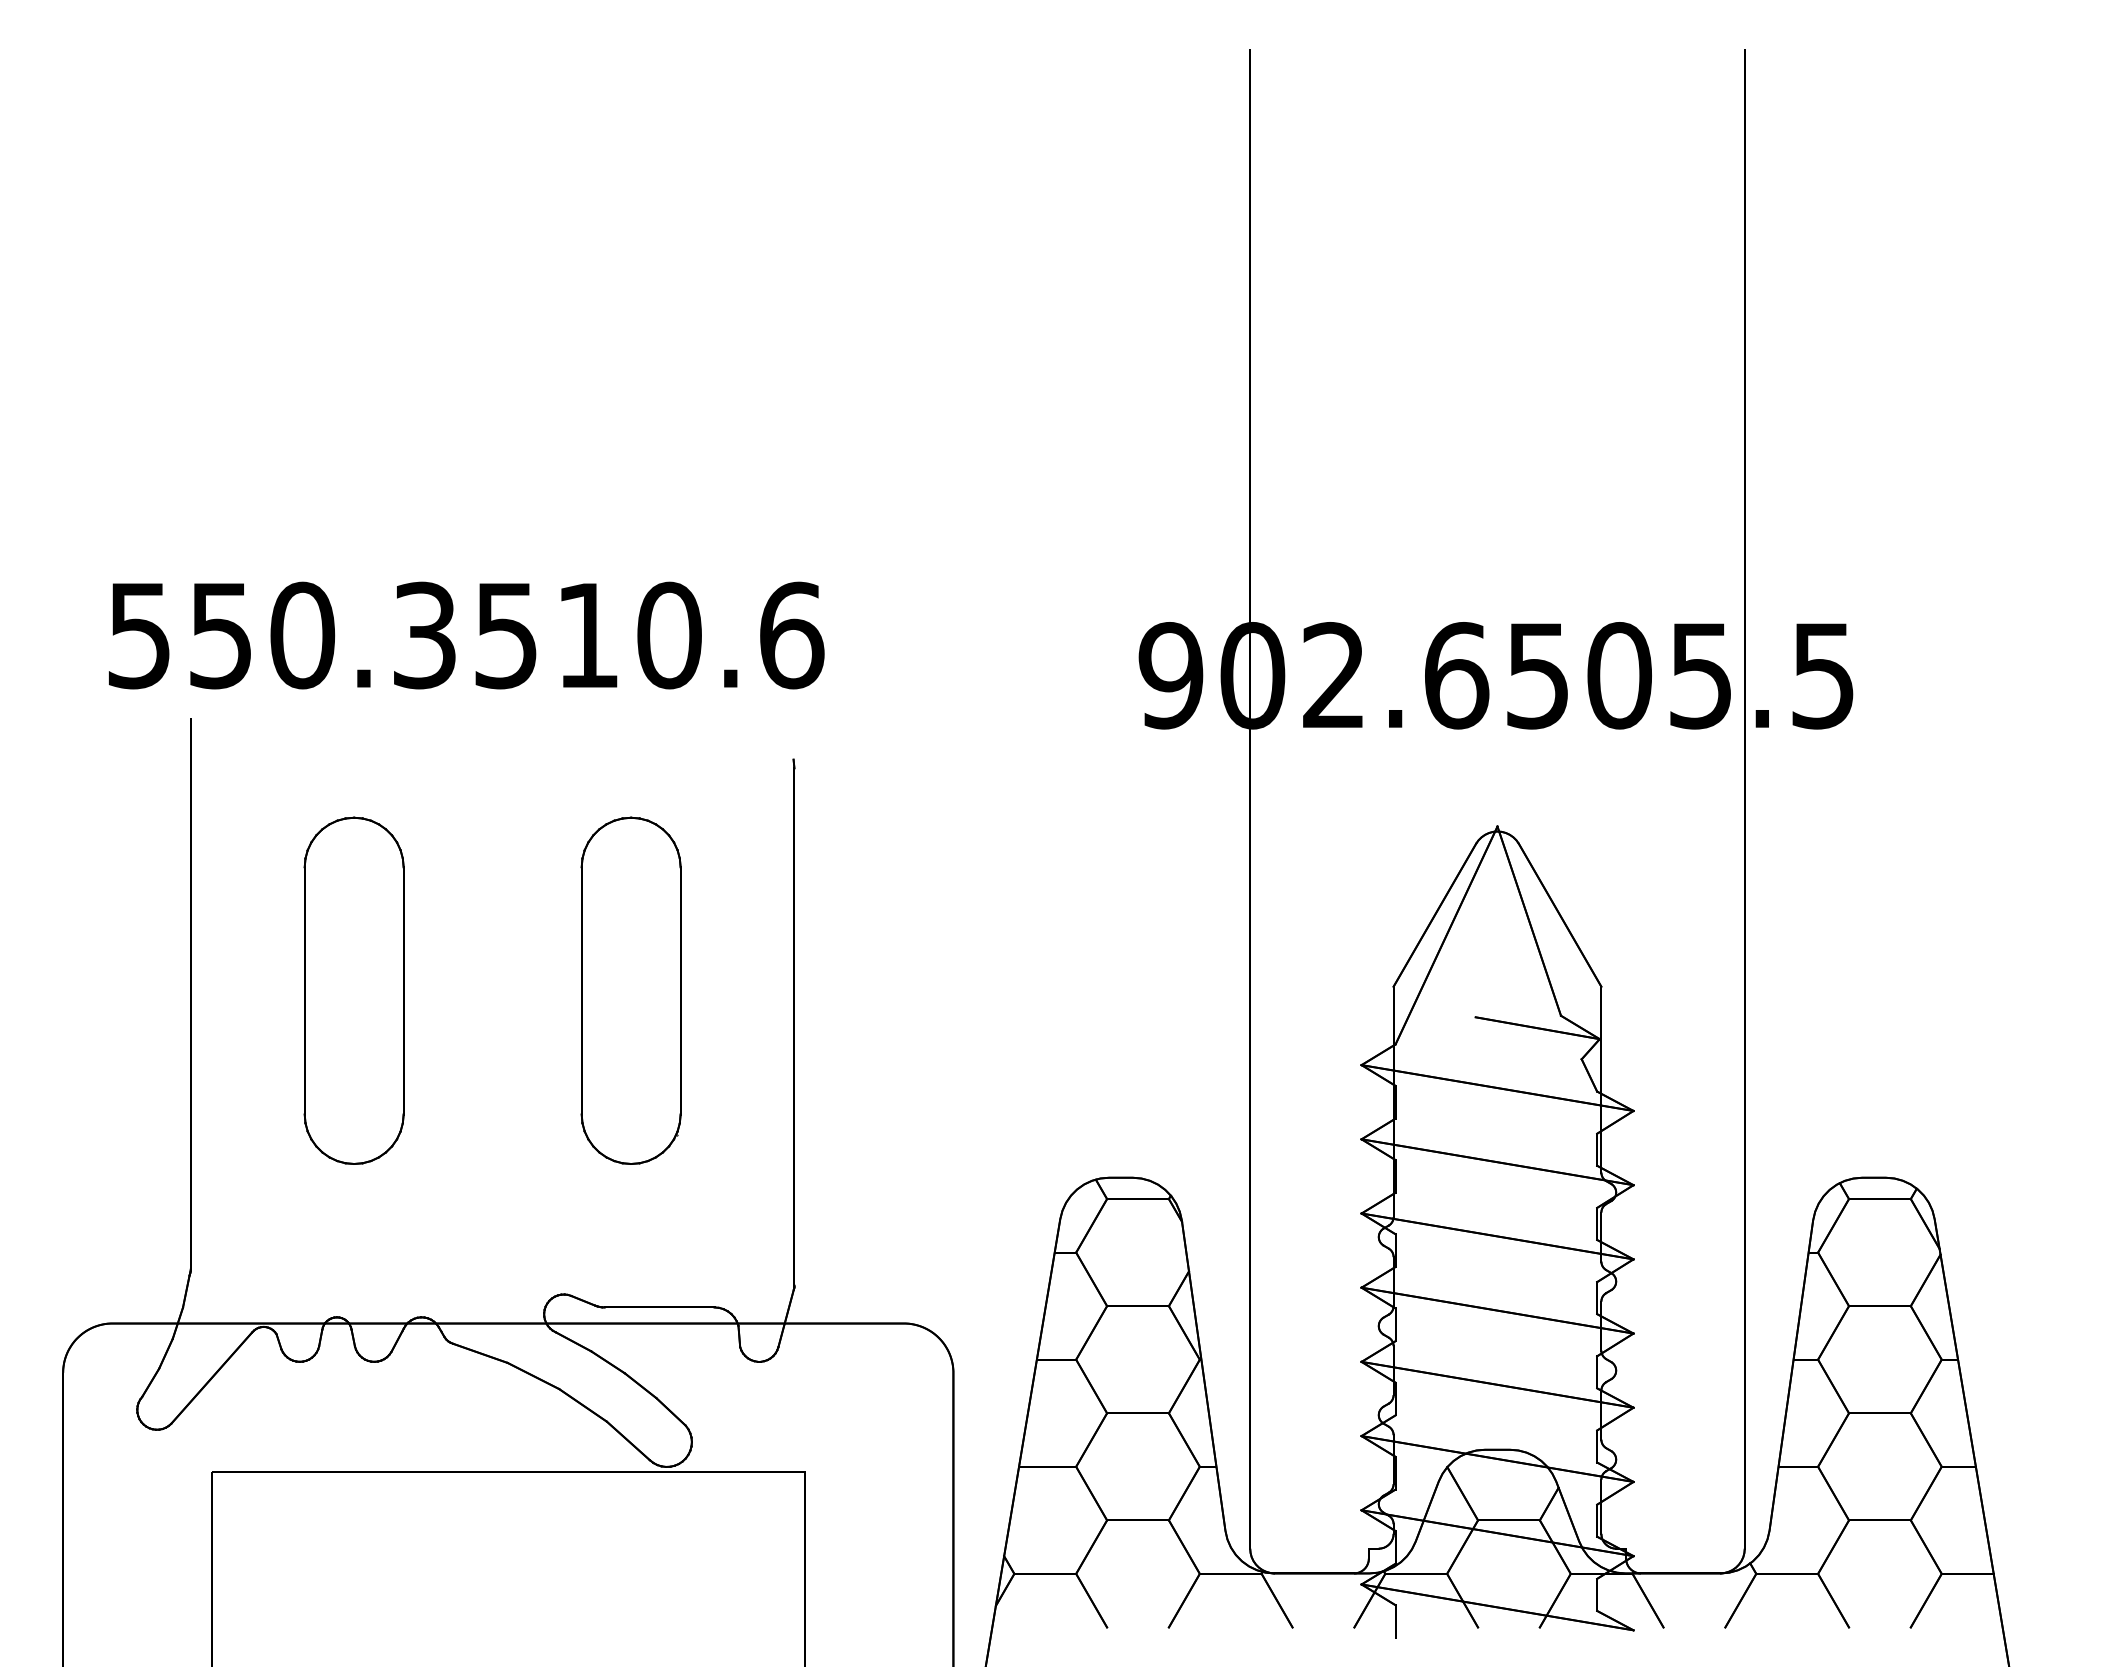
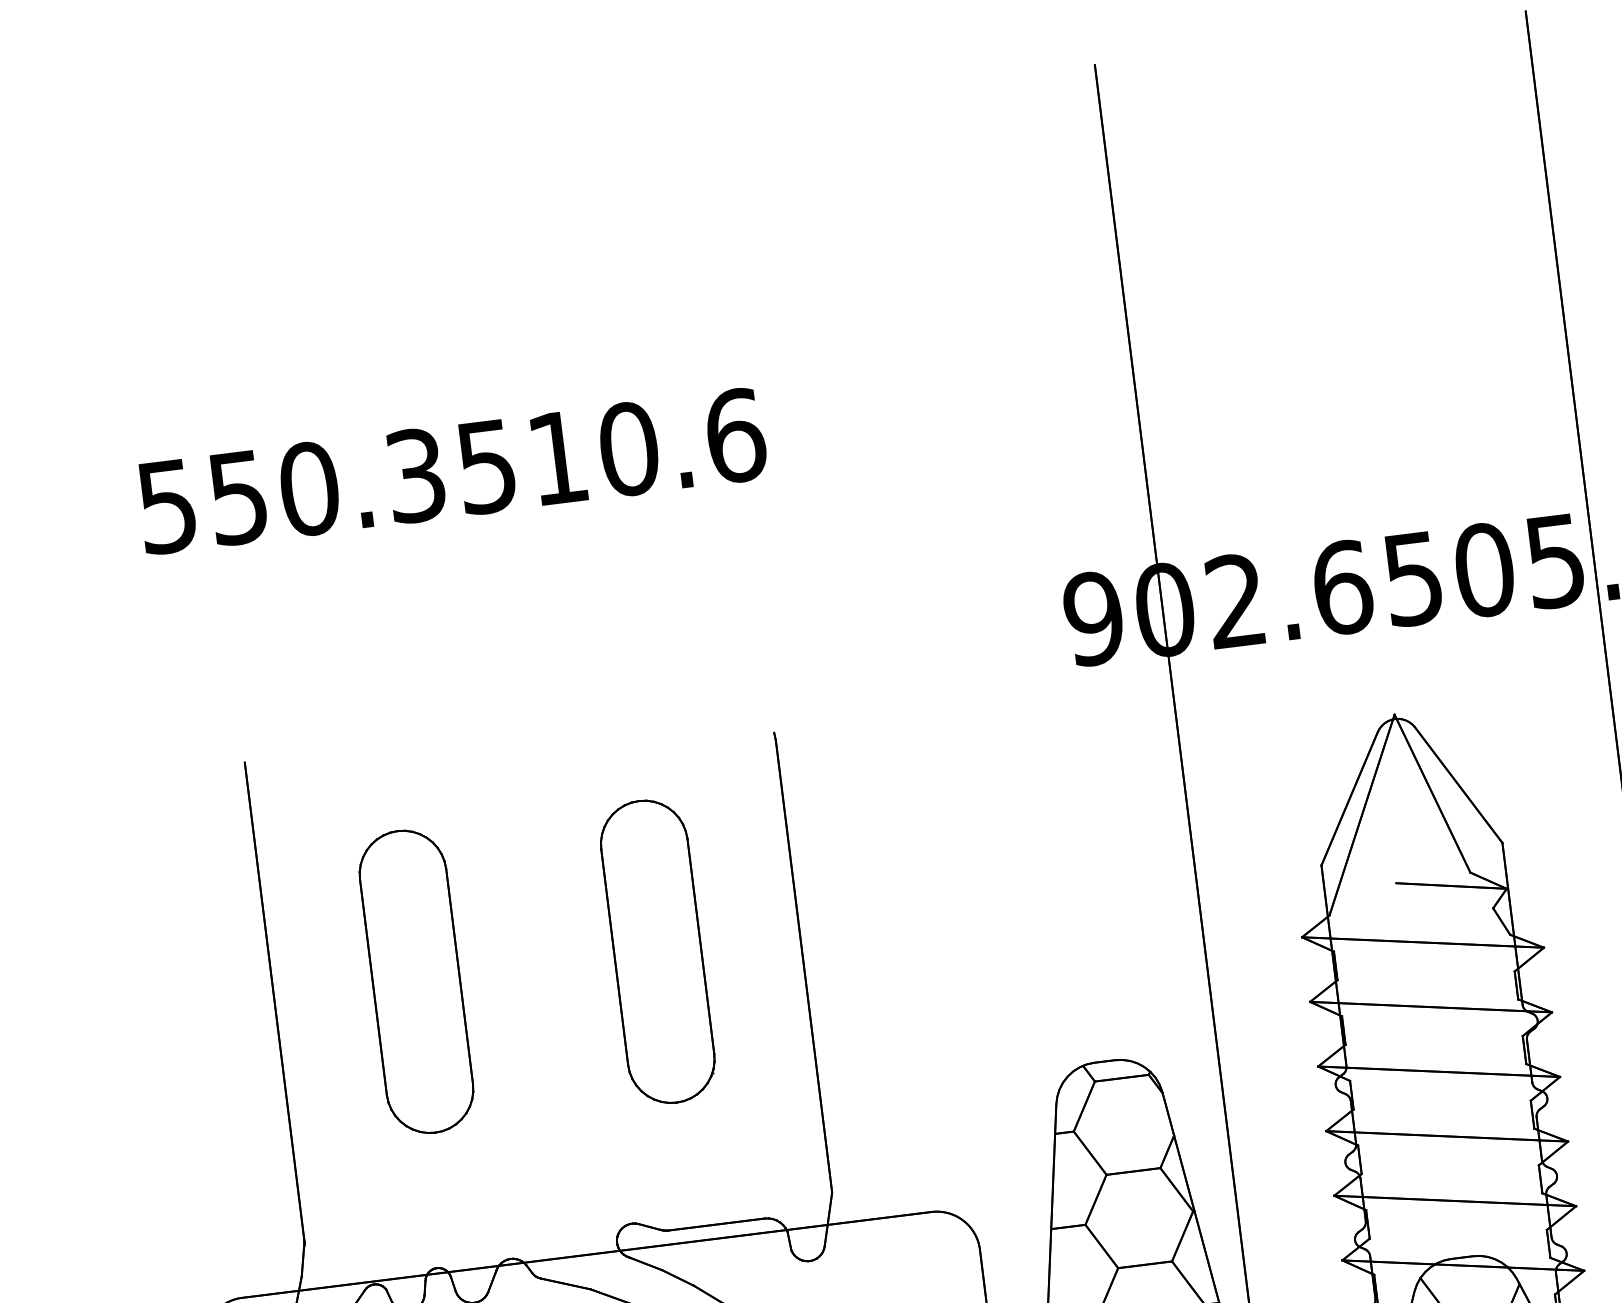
text: (466, 635) -> (452, 471), moved

